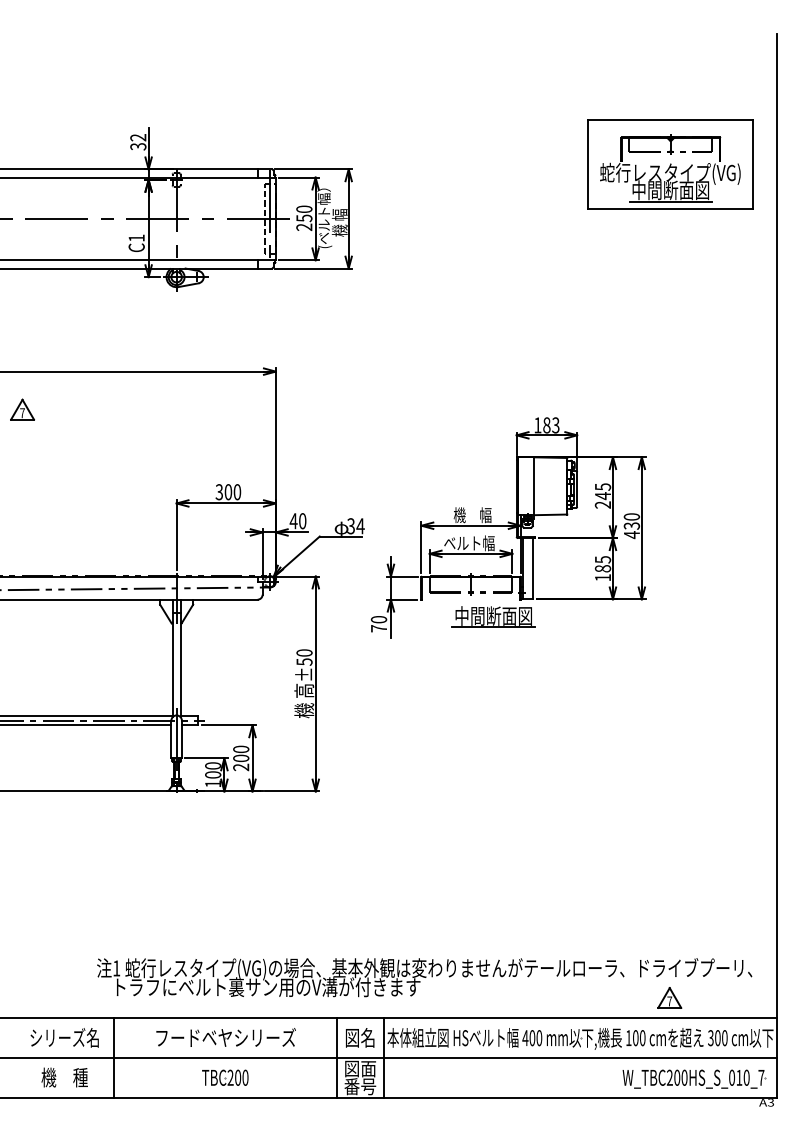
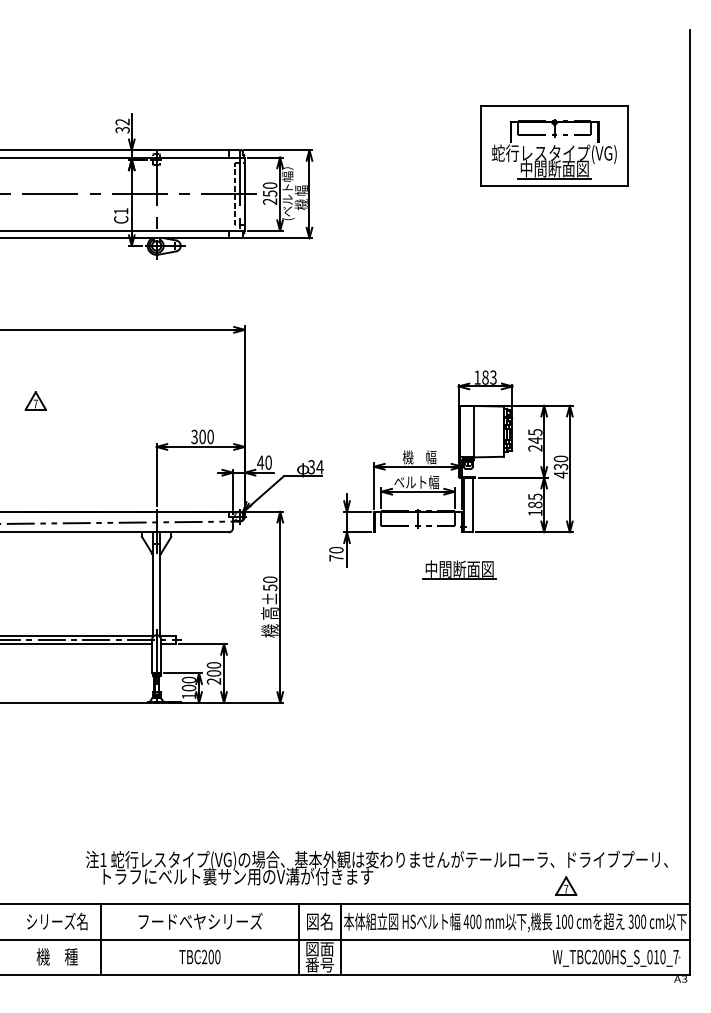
part: (670, 164) -> (554, 145), moved
part: (22, 409) -> (35, 400), moved
part: (493, 616) -> (459, 569), moved
part: (669, 997) -> (566, 885), moved

